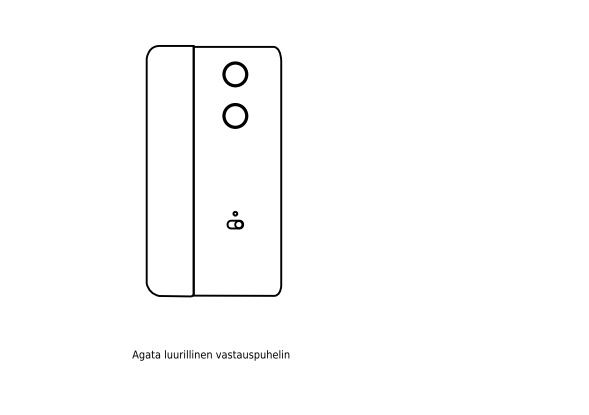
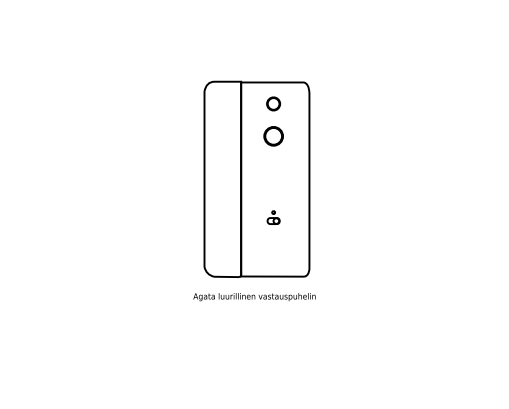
part: (235, 73) -> (273, 103), size x0.7
text: (210, 355) -> (254, 297), moved

